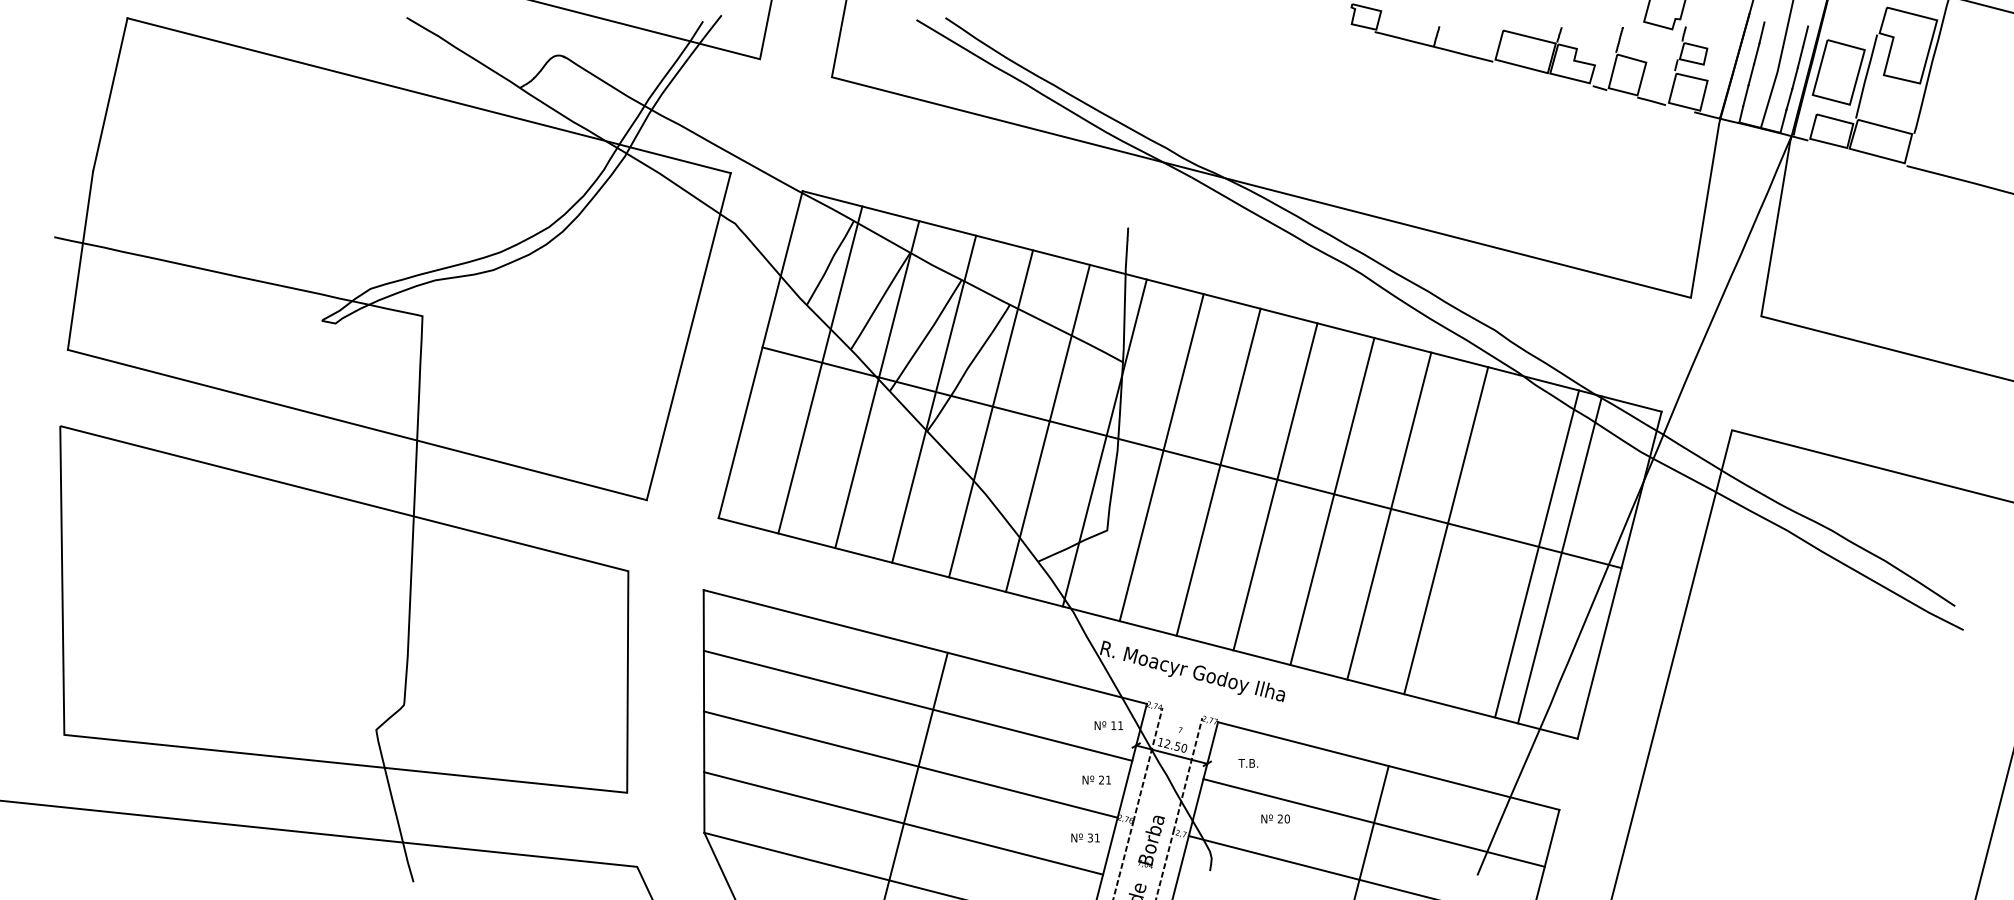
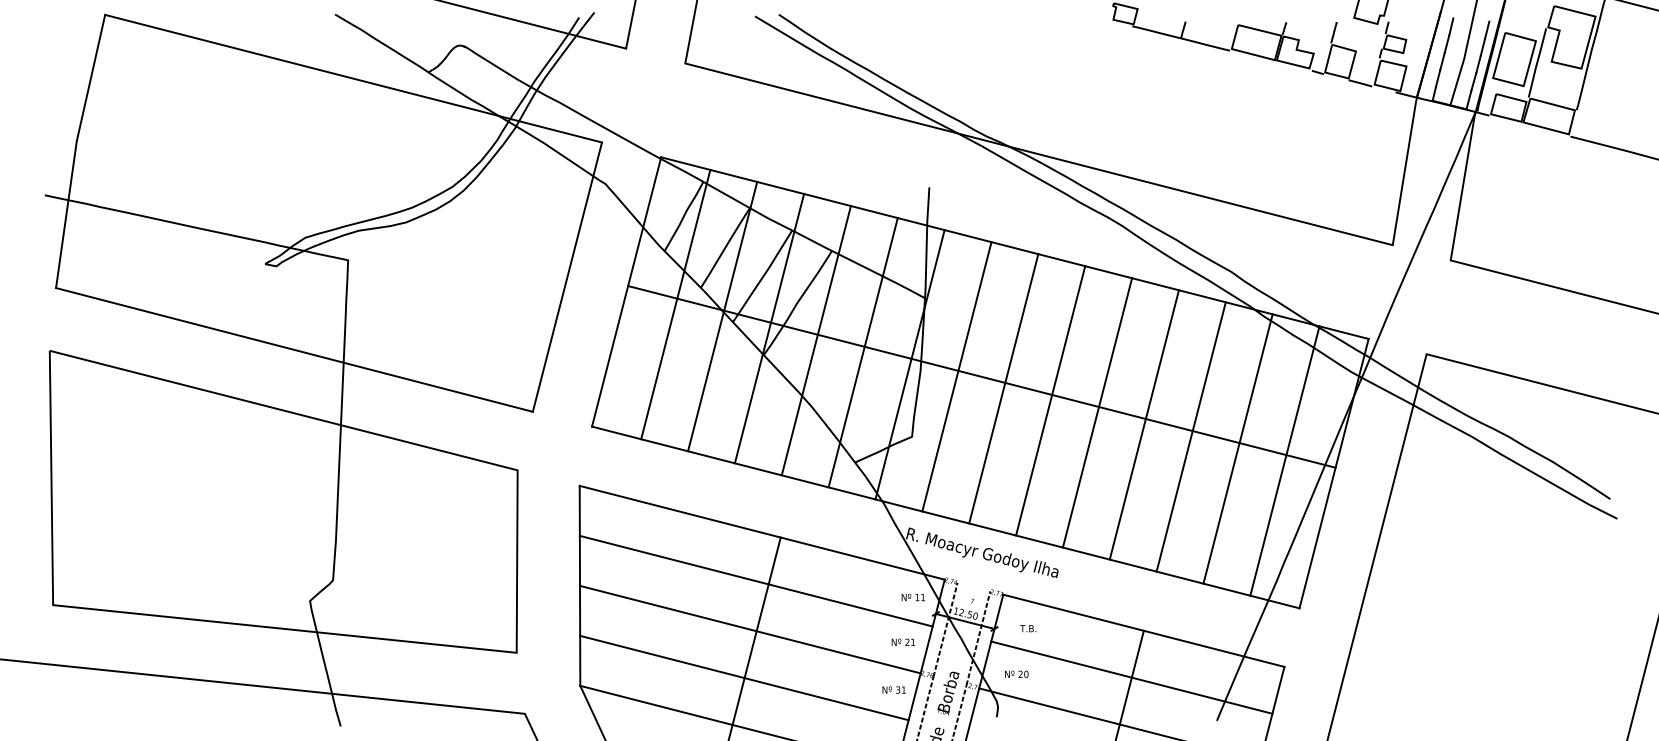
line: (1536, 553) -> (1237, 448), moved
text: (1275, 819) -> (1016, 674), moved

